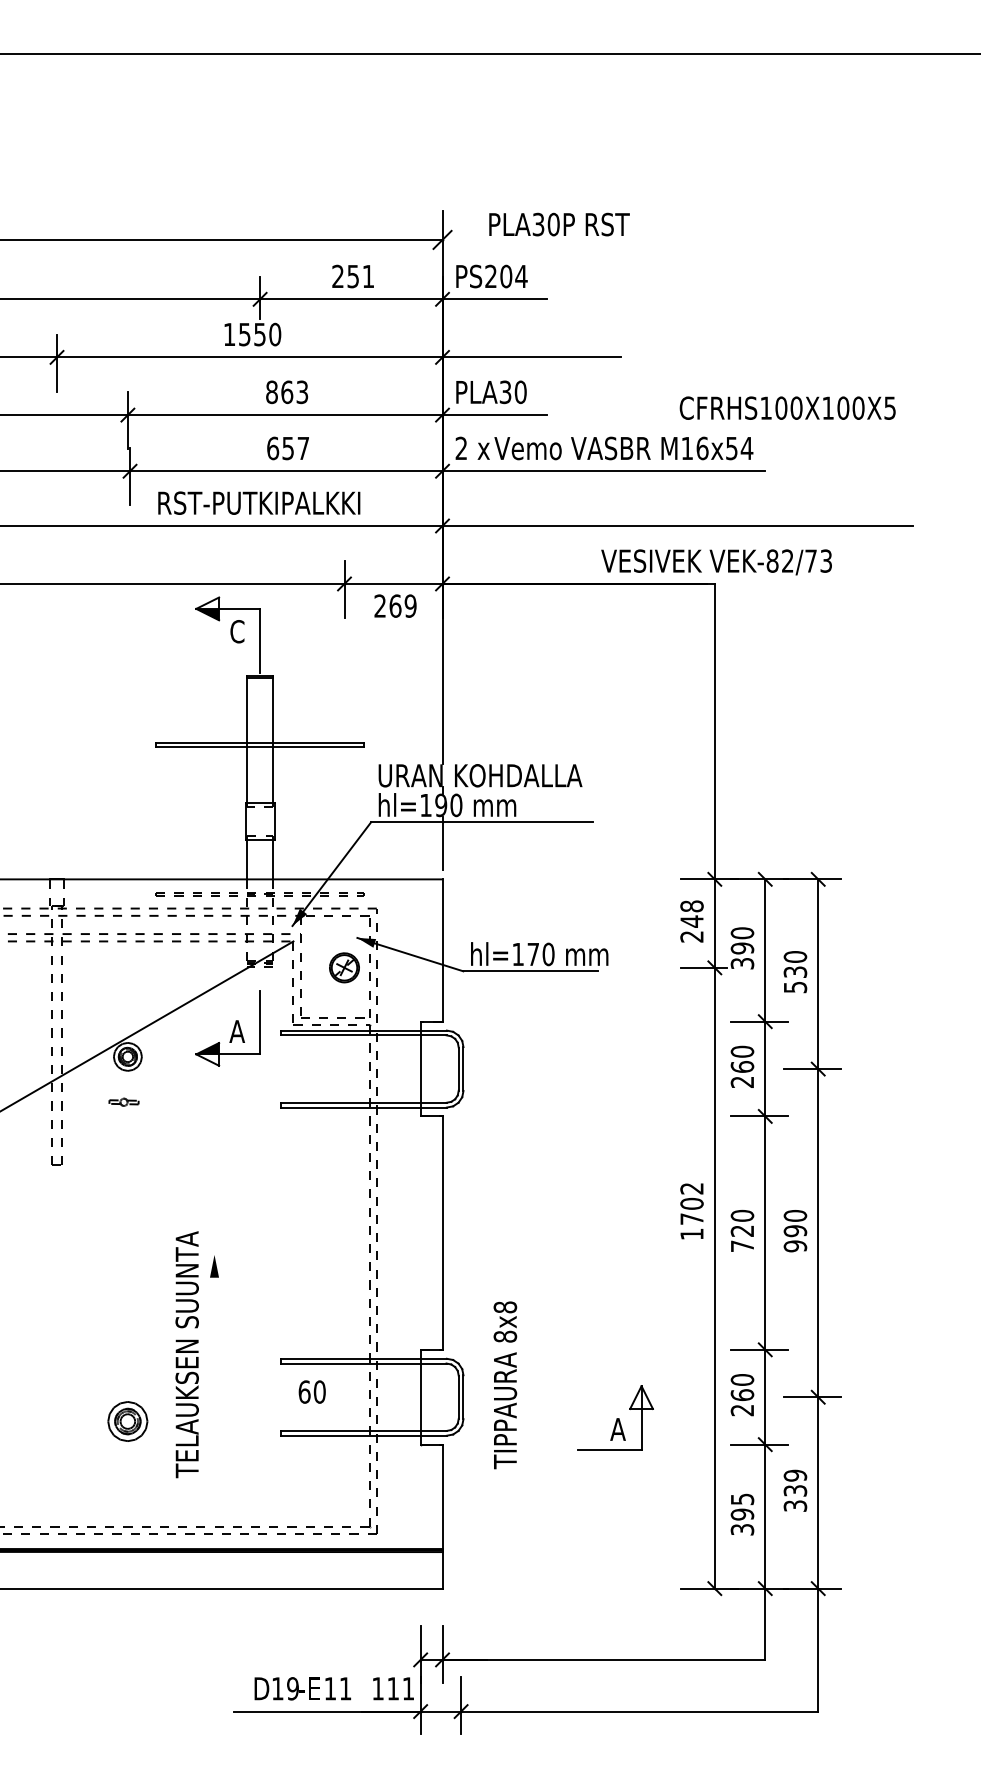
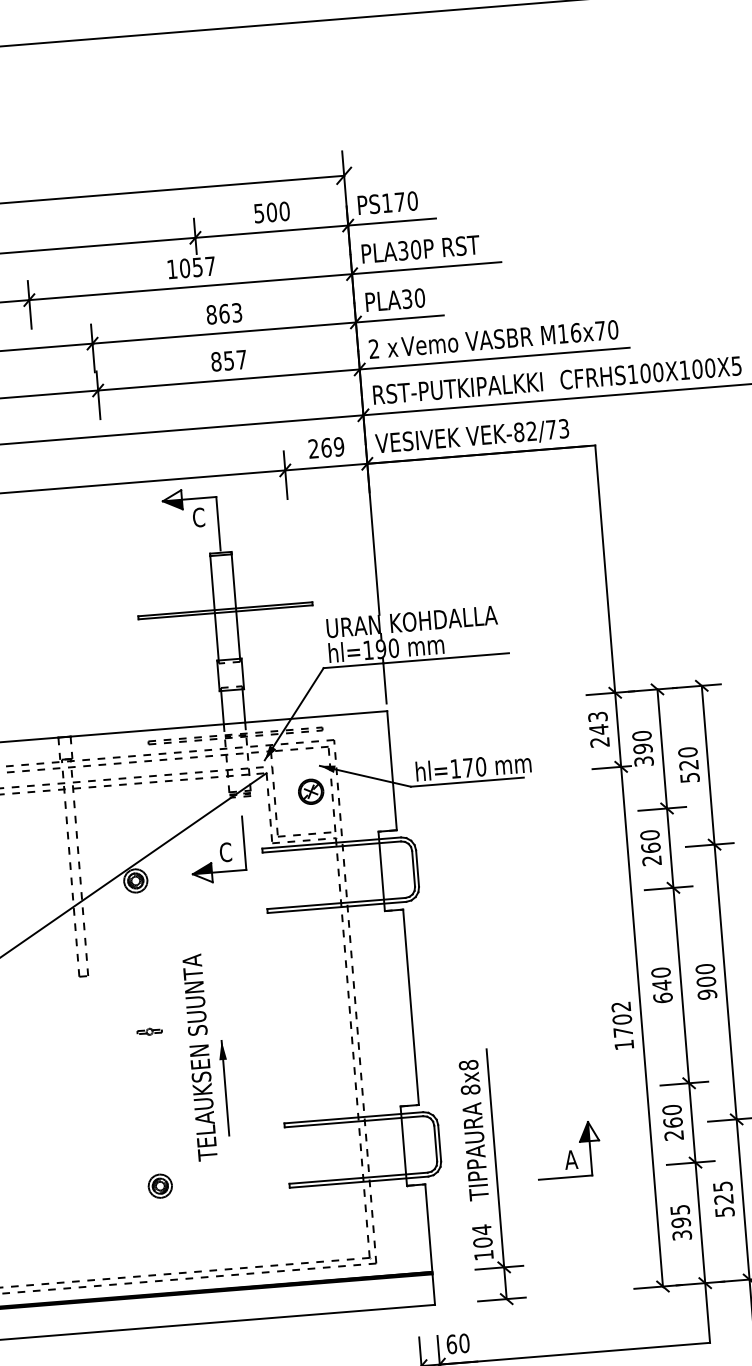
text: (559, 224) -> (420, 249), moved
text: (353, 276) -> (272, 212), 251 -> 500
text: (506, 276) -> (400, 202), PS204 -> PS170
text: (259, 334) -> (197, 267), 1550 -> 1057
text: (787, 407) -> (650, 372), moved
text: (273, 447) -> (216, 360), 657 -> 857
text: (739, 448) -> (606, 330), M16x54 -> M16x70
text: (259, 502) -> (458, 387), moved
text: (716, 562) -> (472, 437), moved
text: (395, 605) -> (326, 447), moved
text: (691, 906) -> (597, 717), 248 -> 243
text: (795, 971) -> (688, 764), 530 -> 520
text: (236, 1031) -> (225, 852), A -> C
part: (123, 1101) -> (149, 1031), moved
text: (691, 1211) -> (622, 1026), moved
text: (795, 1231) -> (706, 982), 990 -> 900
text: (742, 1238) -> (662, 991), 720 -> 640
line: (214, 1310) -> (225, 1087), added
text: (186, 1354) -> (199, 1057), moved
text: (311, 1391) -> (457, 1343), moved
fill: (635, 1397) -> (583, 1131), added
part: (127, 1421) -> (160, 1186), size x0.71
part: (522, 1442) -> (492, 1177), added
text: (795, 1490) -> (723, 1198), 339 -> 525

